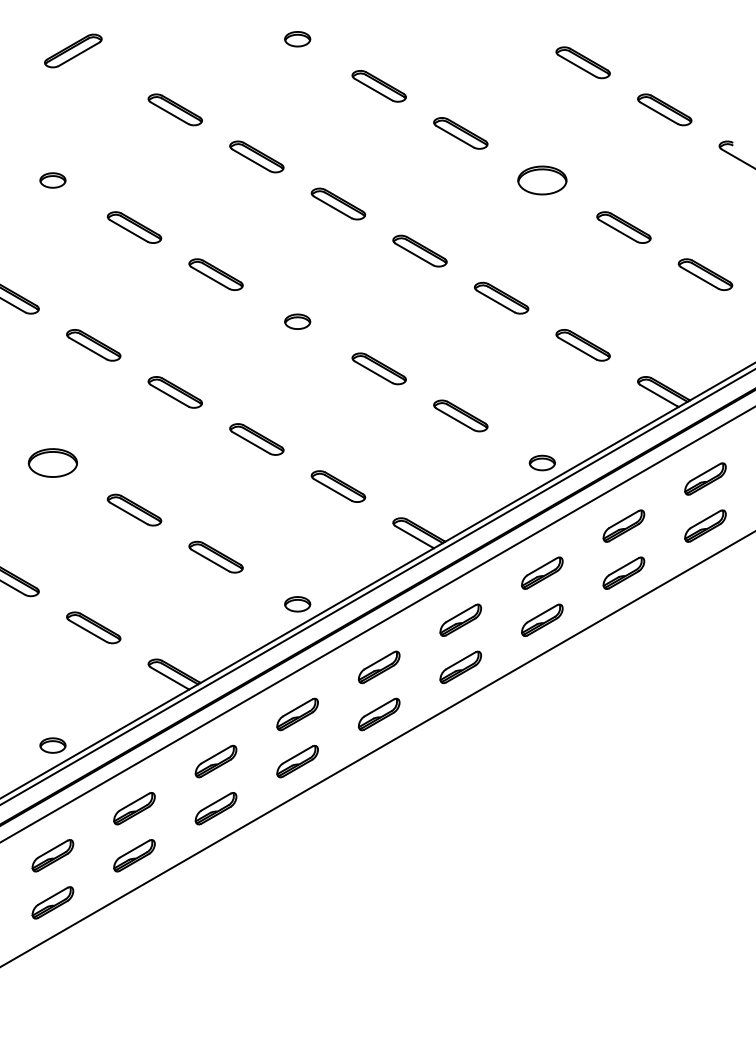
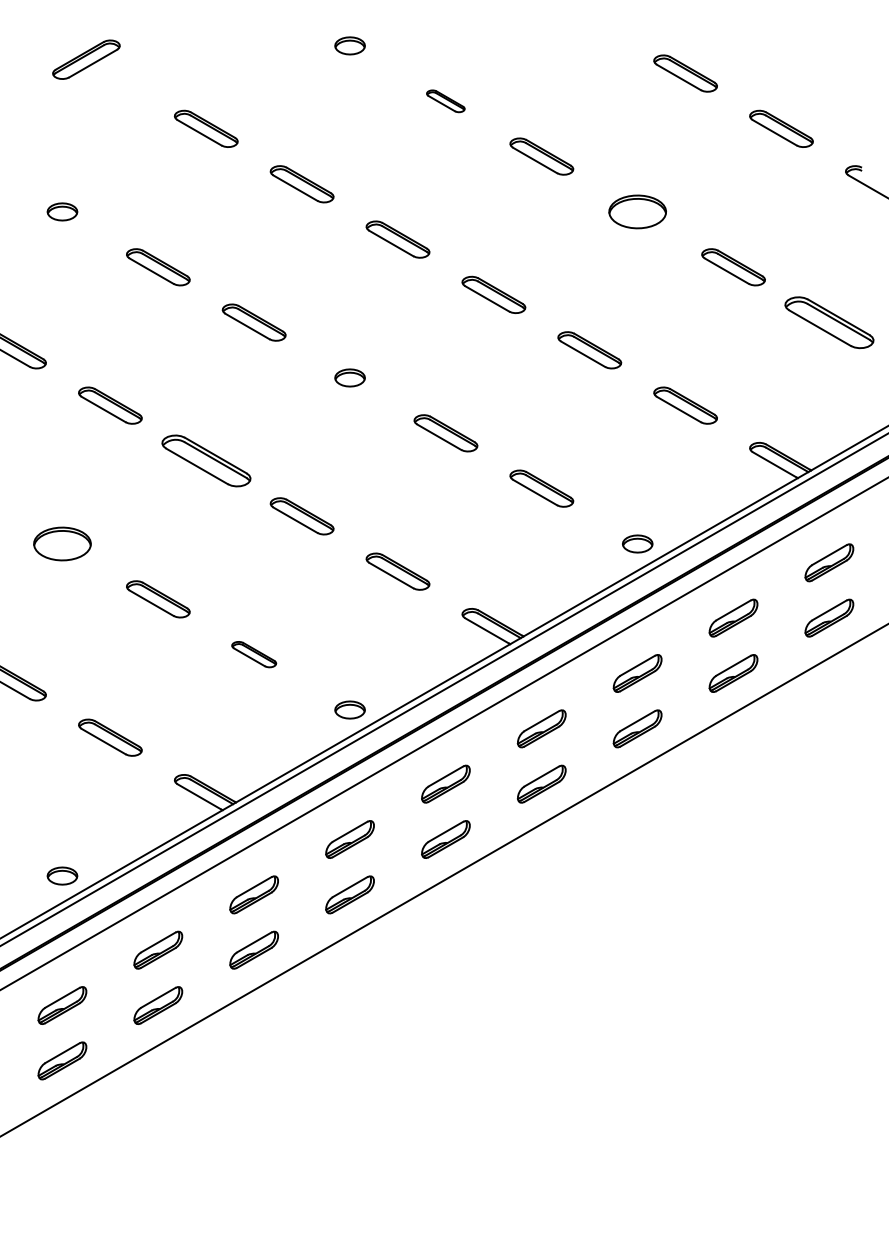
part: (378, 86) -> (445, 101), size x0.6
part: (705, 274) -> (829, 322), size x1.4
part: (174, 392) -> (205, 461), size x1.4
part: (215, 556) -> (253, 653), size x0.7

